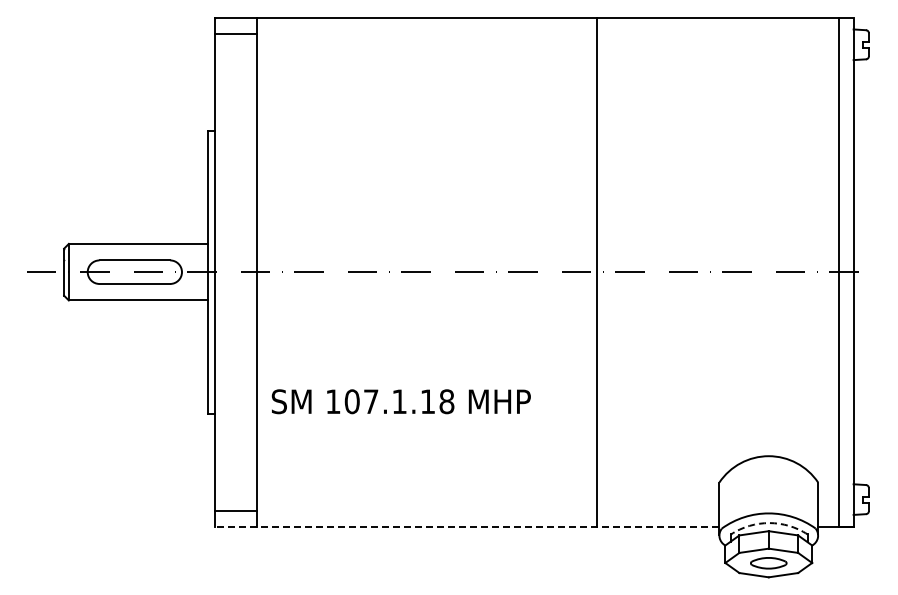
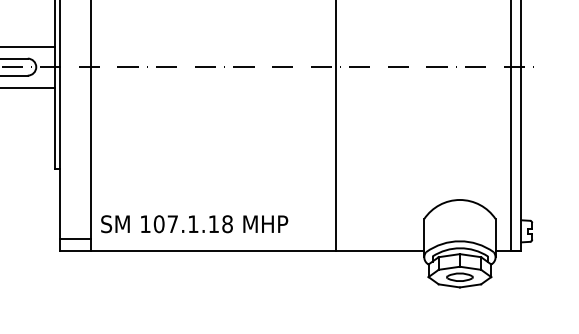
text: (400, 401) -> (194, 224), moved
arc: (769, 523) -> (460, 248), dashed -> solid
line: (466, 526) -> (241, 250), dashed -> solid

